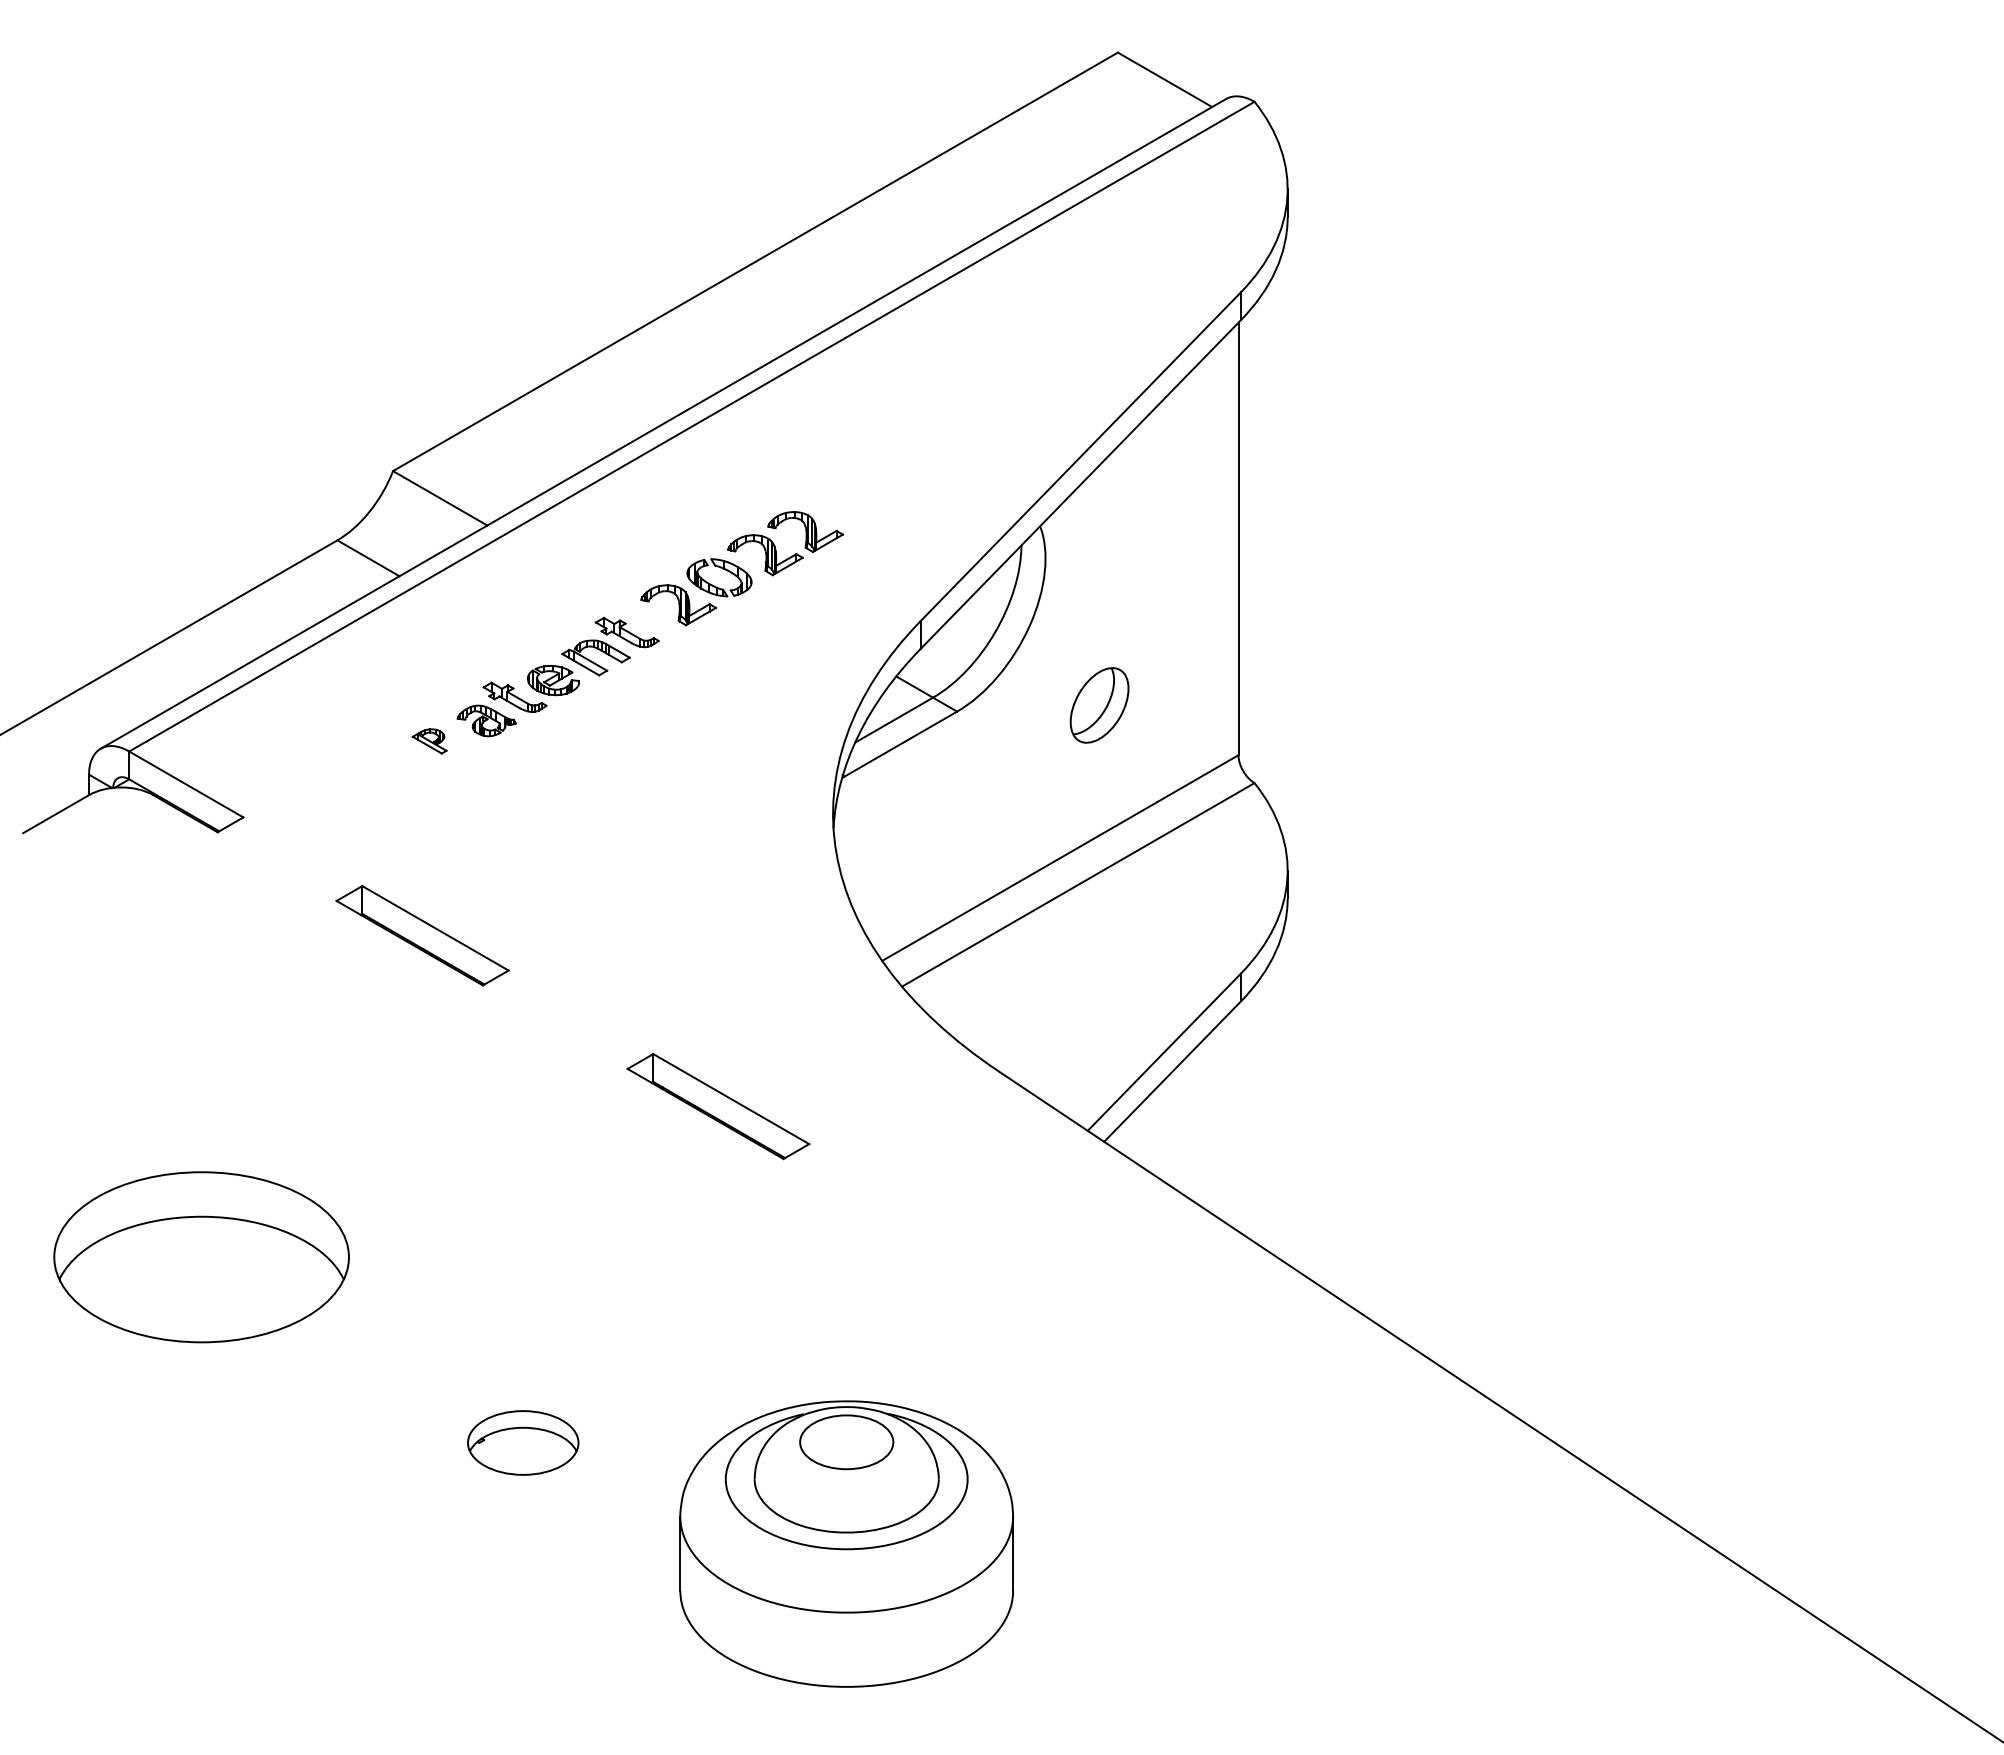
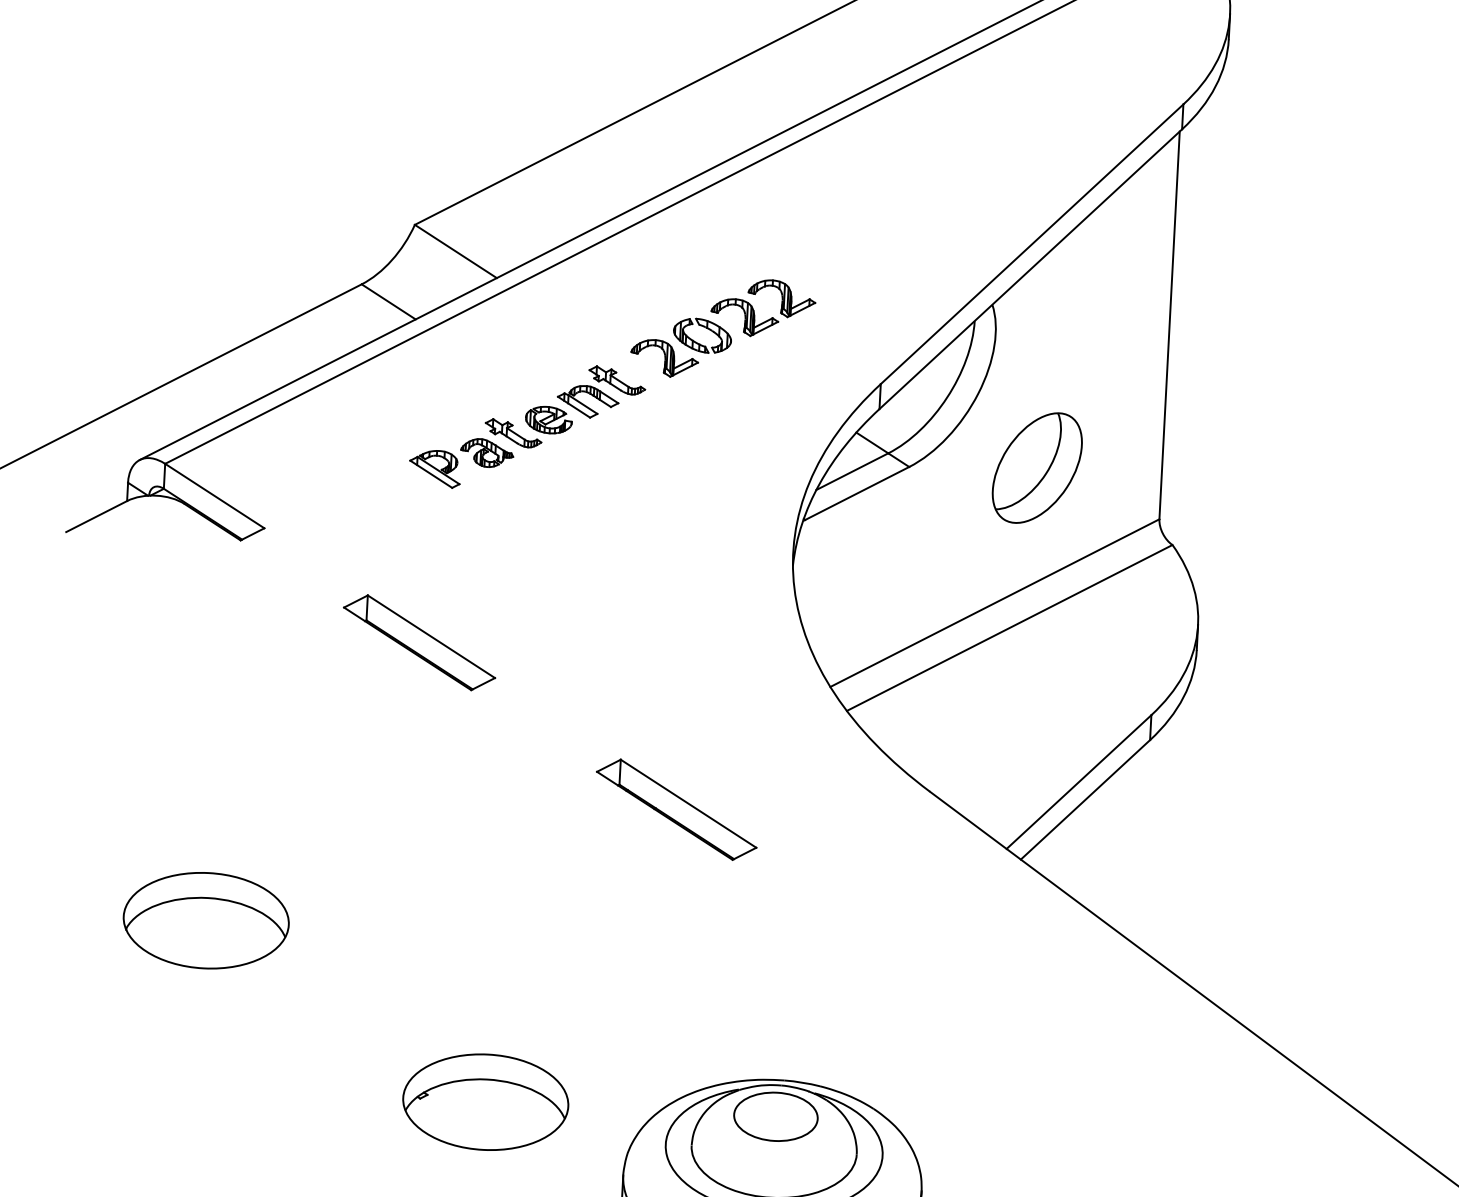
part: (1099, 705) -> (1037, 468), size x1.67
part: (429, 741) -> (434, 468), size x1.67
part: (201, 1257) -> (206, 920), size x0.62
part: (523, 1442) -> (486, 1101), size x1.67

